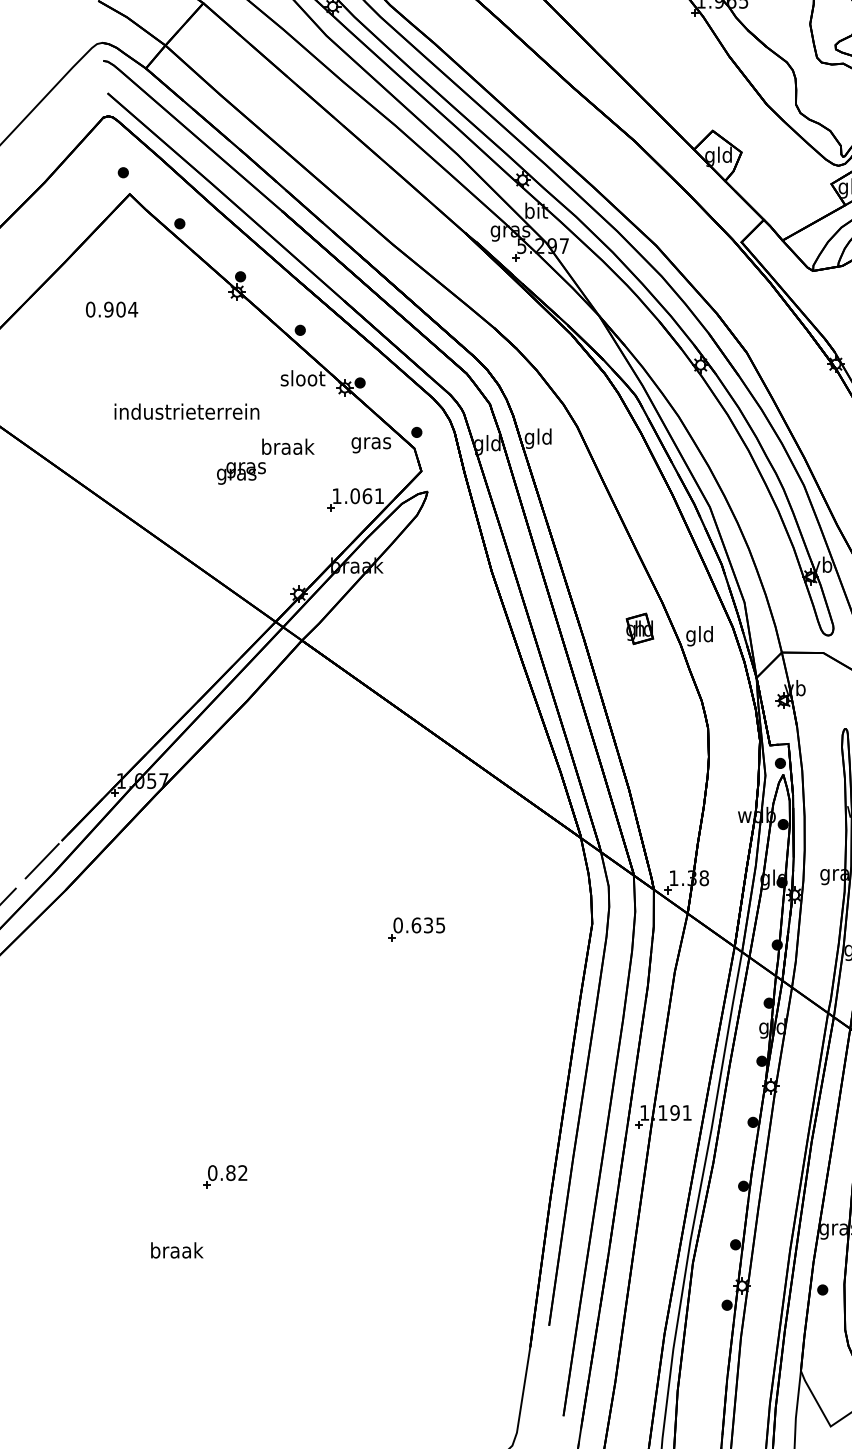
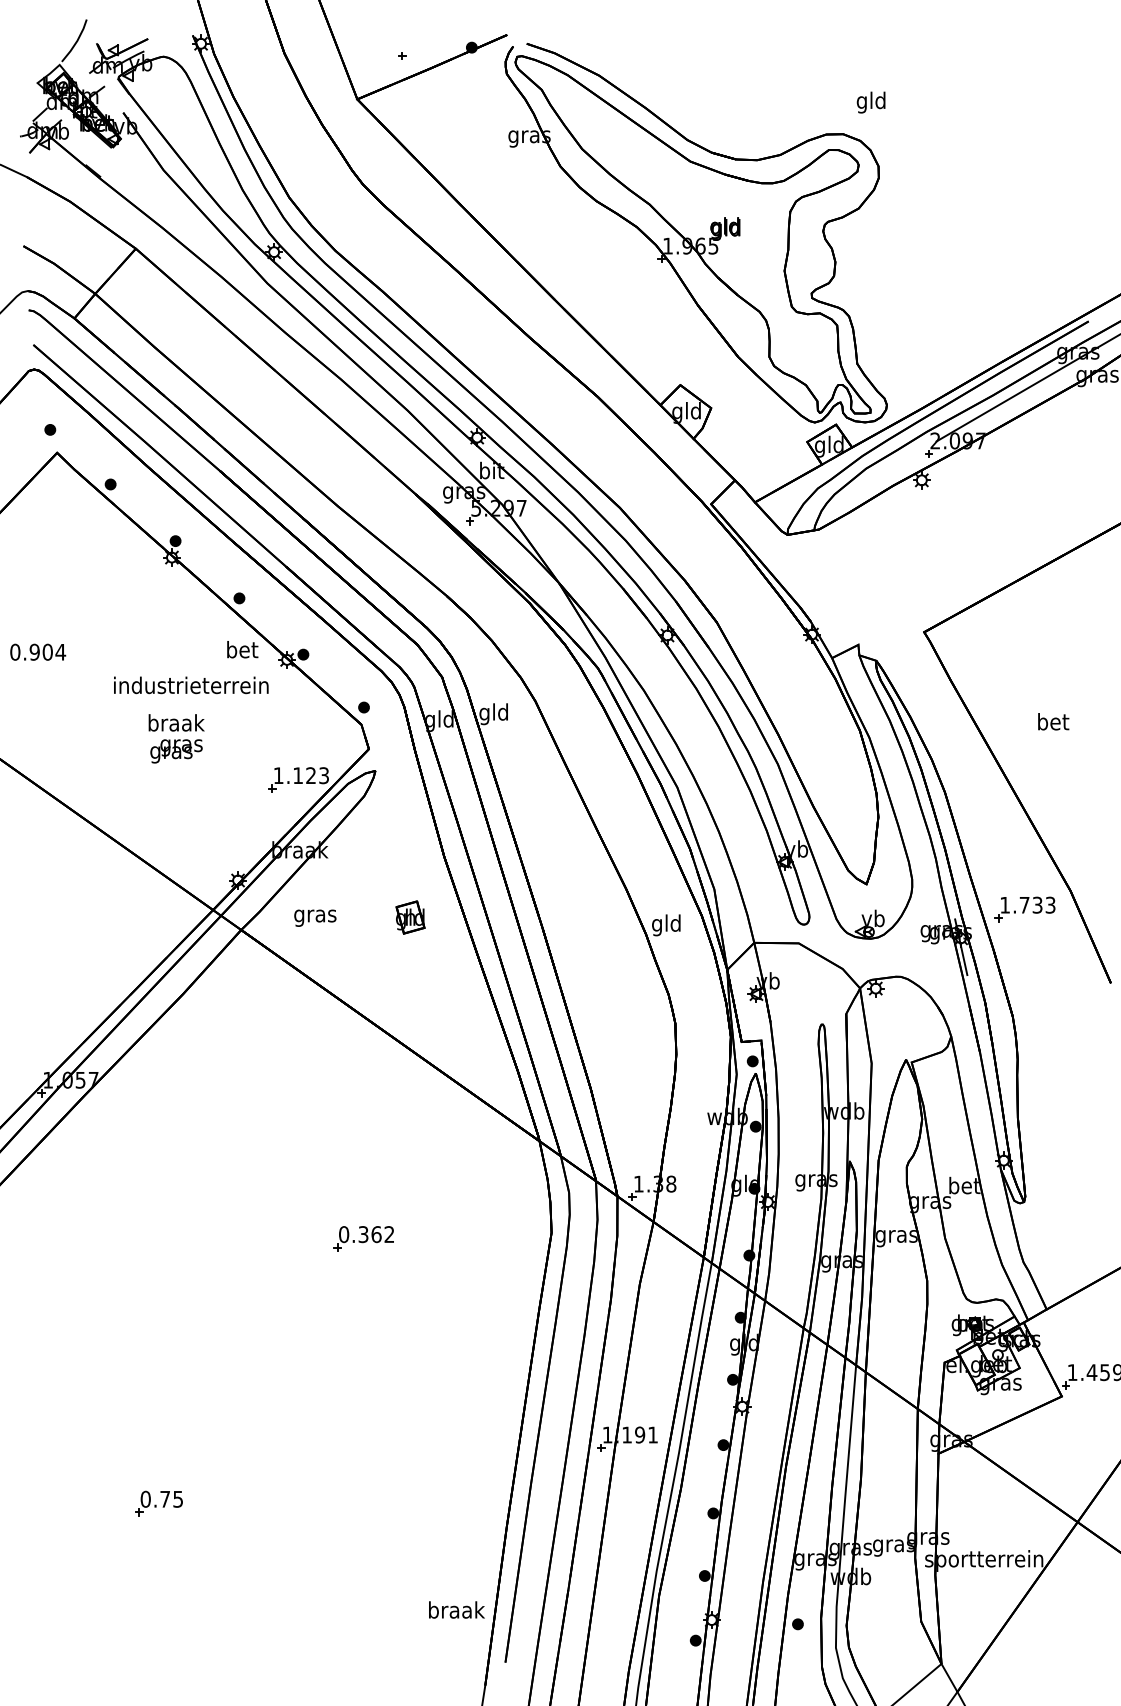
text: (112, 308) -> (38, 651), moved
text: (303, 378) -> (242, 649), sloot -> bet
text: (187, 411) -> (191, 685), moved
text: (371, 444) -> (315, 917), moved
text: (288, 446) -> (176, 722), moved
text: (366, 496) -> (310, 775), 1.061 -> 1.123
part: (639, 628) -> (410, 917), moved
text: (428, 925) -> (376, 1234), 0.635 -> 0.362
text: (236, 1172) -> (171, 1498), 0.82 -> 0.75
text: (176, 1249) -> (456, 1609), moved

